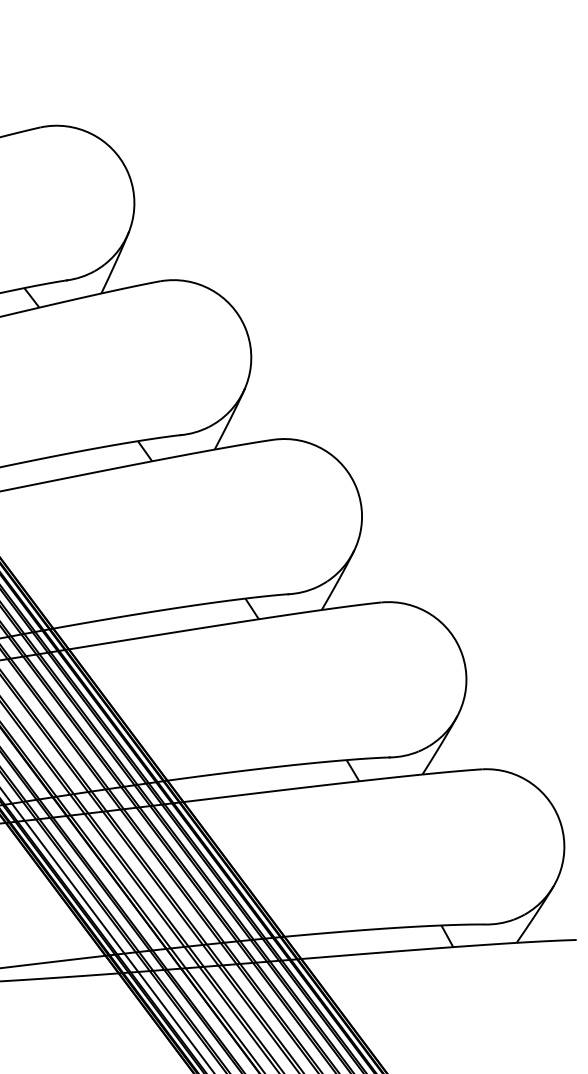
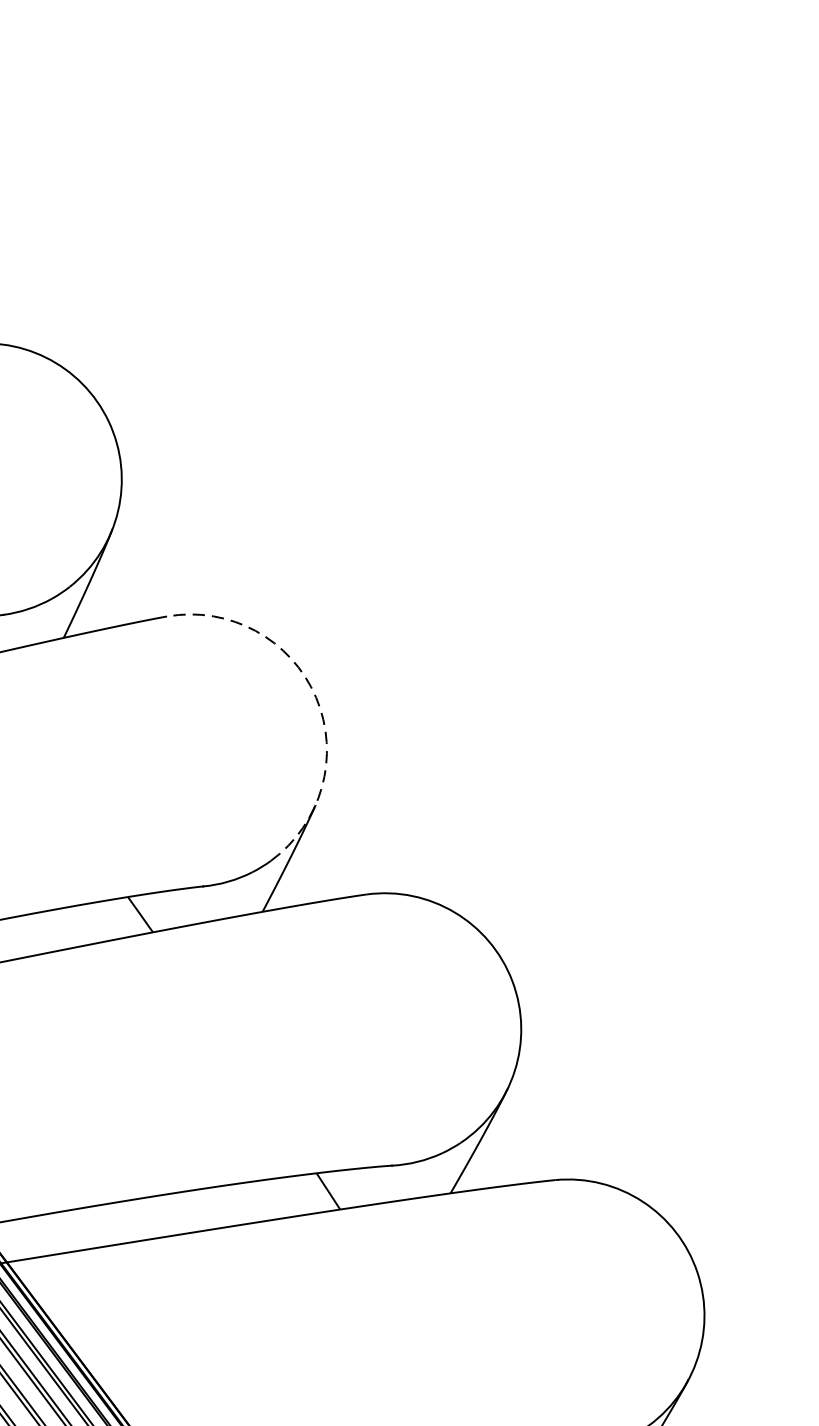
arc: (245, 327) -> (316, 697), solid -> dashed

